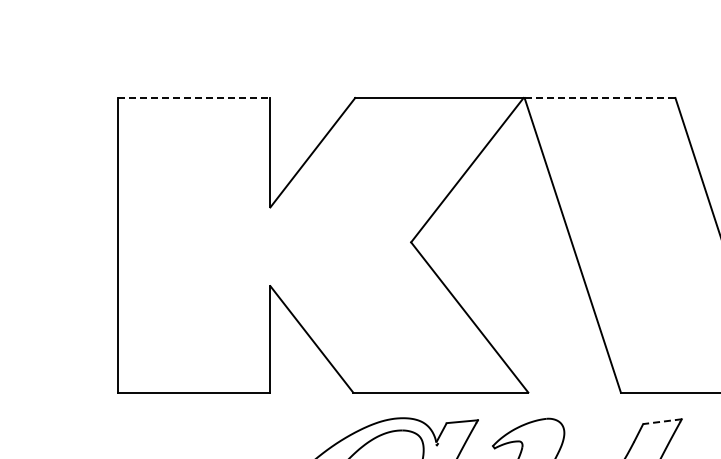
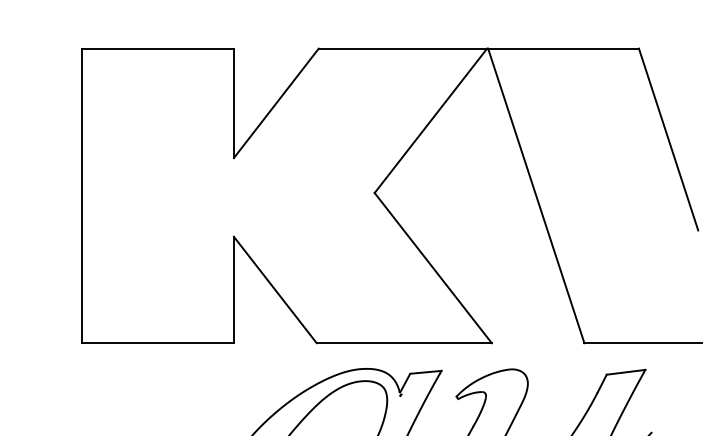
line: (194, 98) -> (158, 49), dashed -> solid
line: (600, 98) -> (564, 49), dashed -> solid
line: (662, 421) -> (626, 372), dashed -> solid

